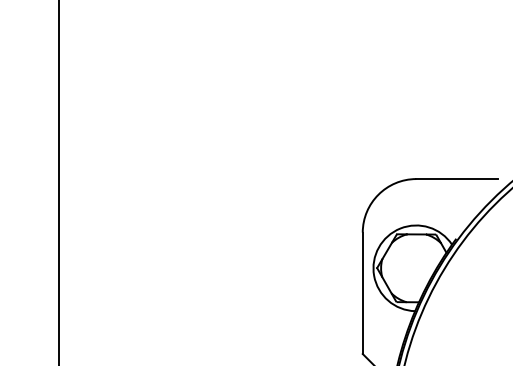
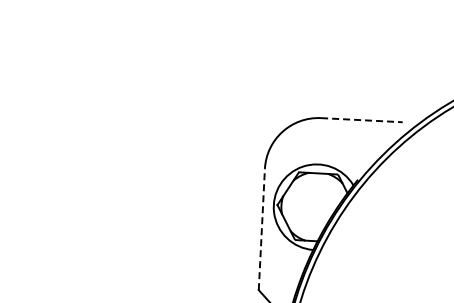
line: (457, 179) -> (362, 120), solid -> dashed
line: (362, 293) -> (261, 229), solid -> dashed

